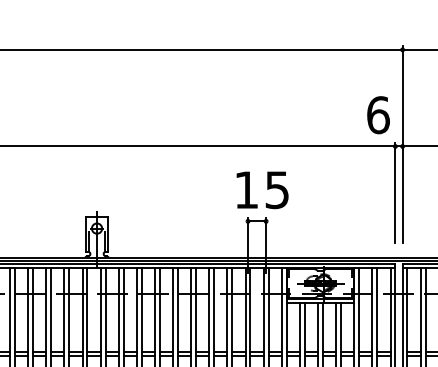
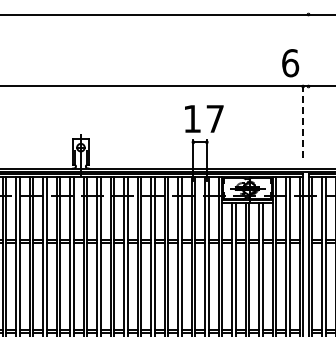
line: (402, 143) -> (308, 84), removed
text: (276, 190) -> (214, 119), 15 -> 17
line: (395, 192) -> (303, 120), solid -> dashed

